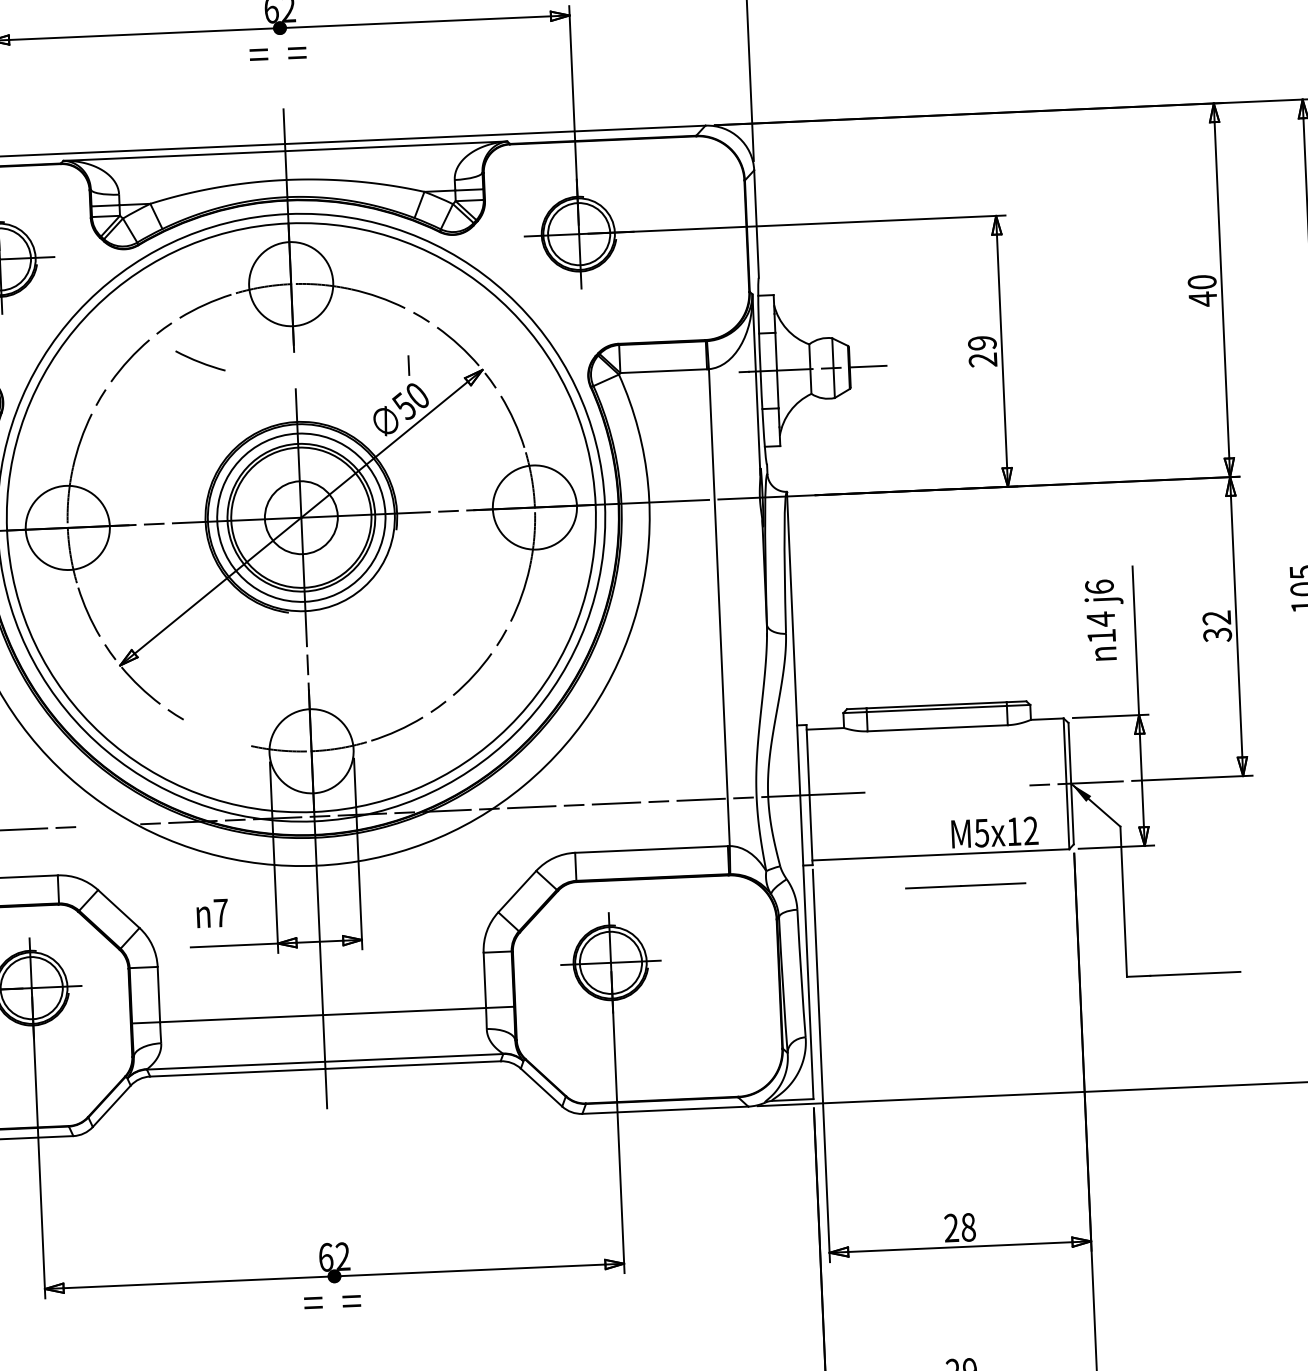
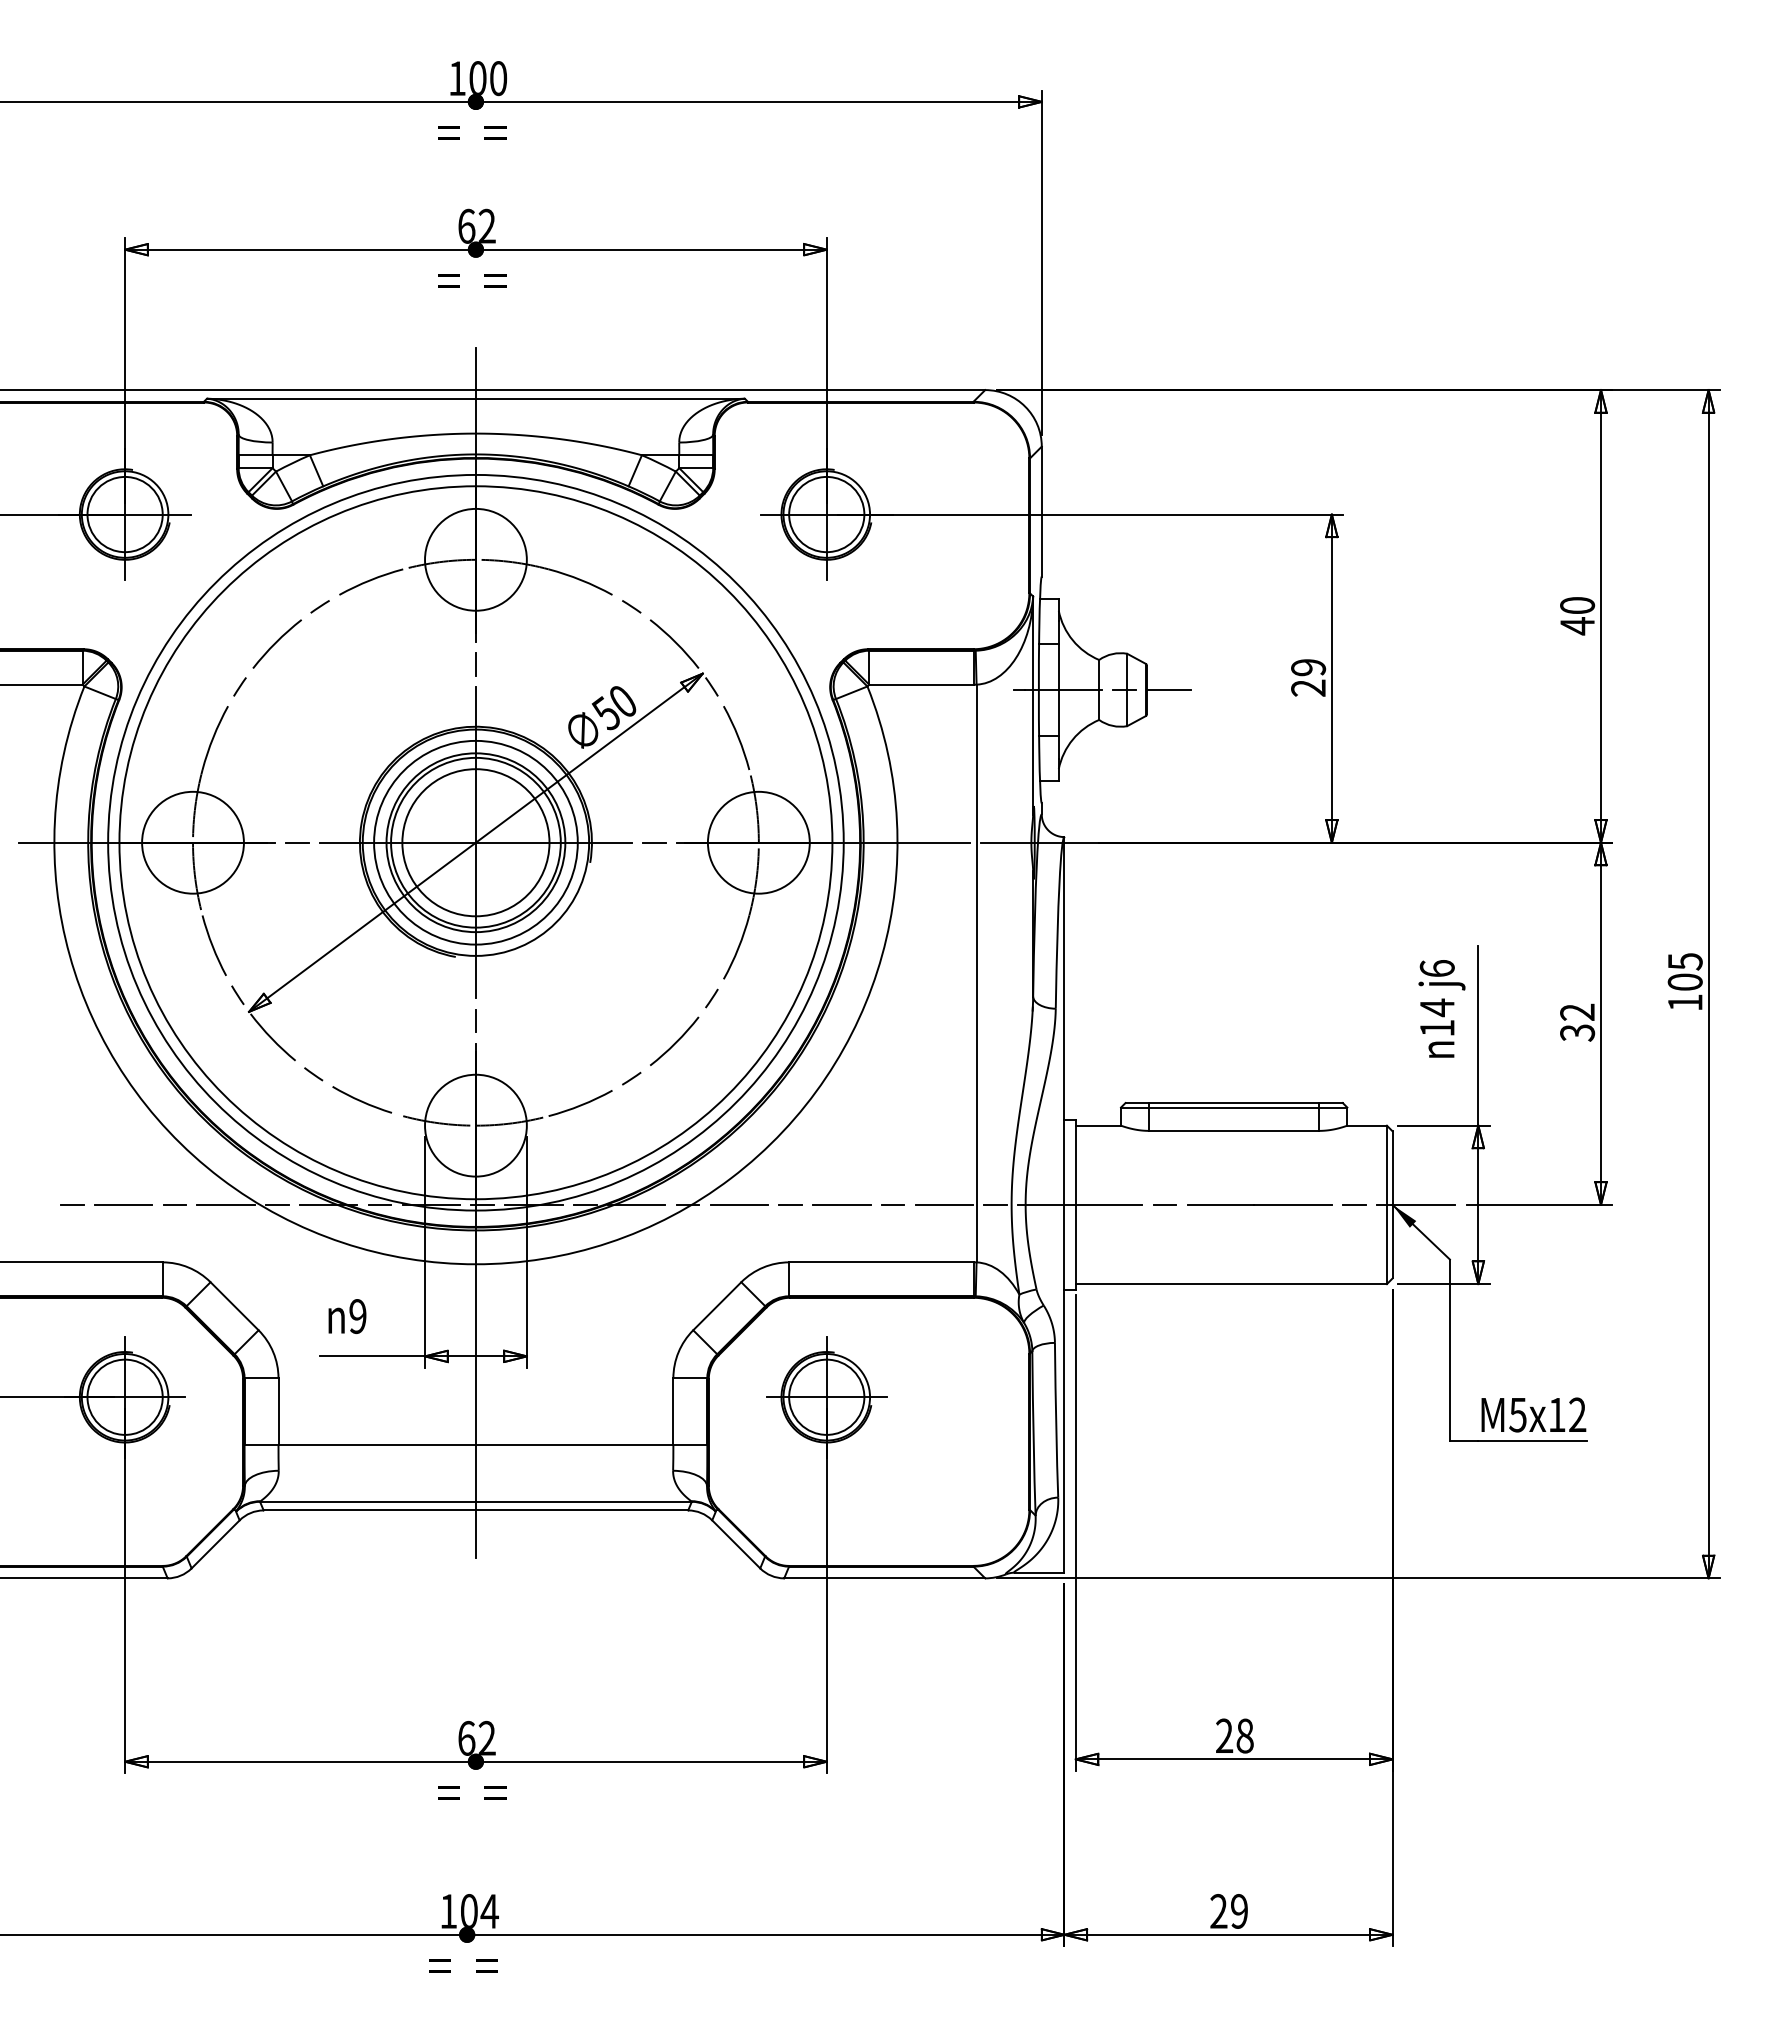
arc: (200, 361) -> (362, 1100), moved
line: (408, 365) -> (475, 664), moved
circle: (301, 517) -> (475, 842), size x1.67
line: (882, 791) -> (1164, 1204), added
line: (107, 825) -> (225, 1204), added
text: (994, 832) -> (1533, 1414), moved
line: (965, 885) -> (1259, 1204), moved
text: (220, 913) -> (357, 1316), 7 -> 9

